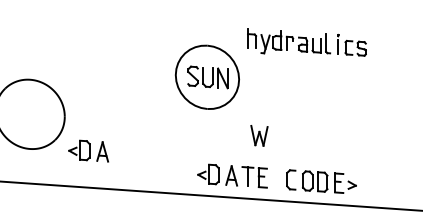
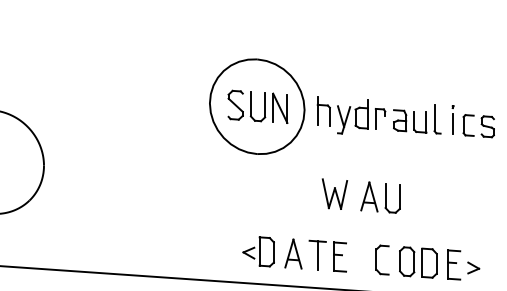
part: (306, 42) -> (405, 117), moved
part: (289, 138) -> (379, 198), added
part: (88, 150) -> (79, 216), removed

